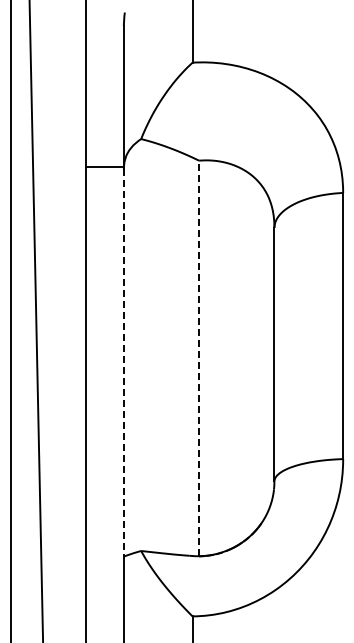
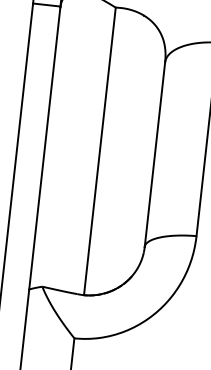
line: (199, 358) -> (100, 151), dashed -> solid
line: (123, 362) -> (44, 148), dashed -> solid

